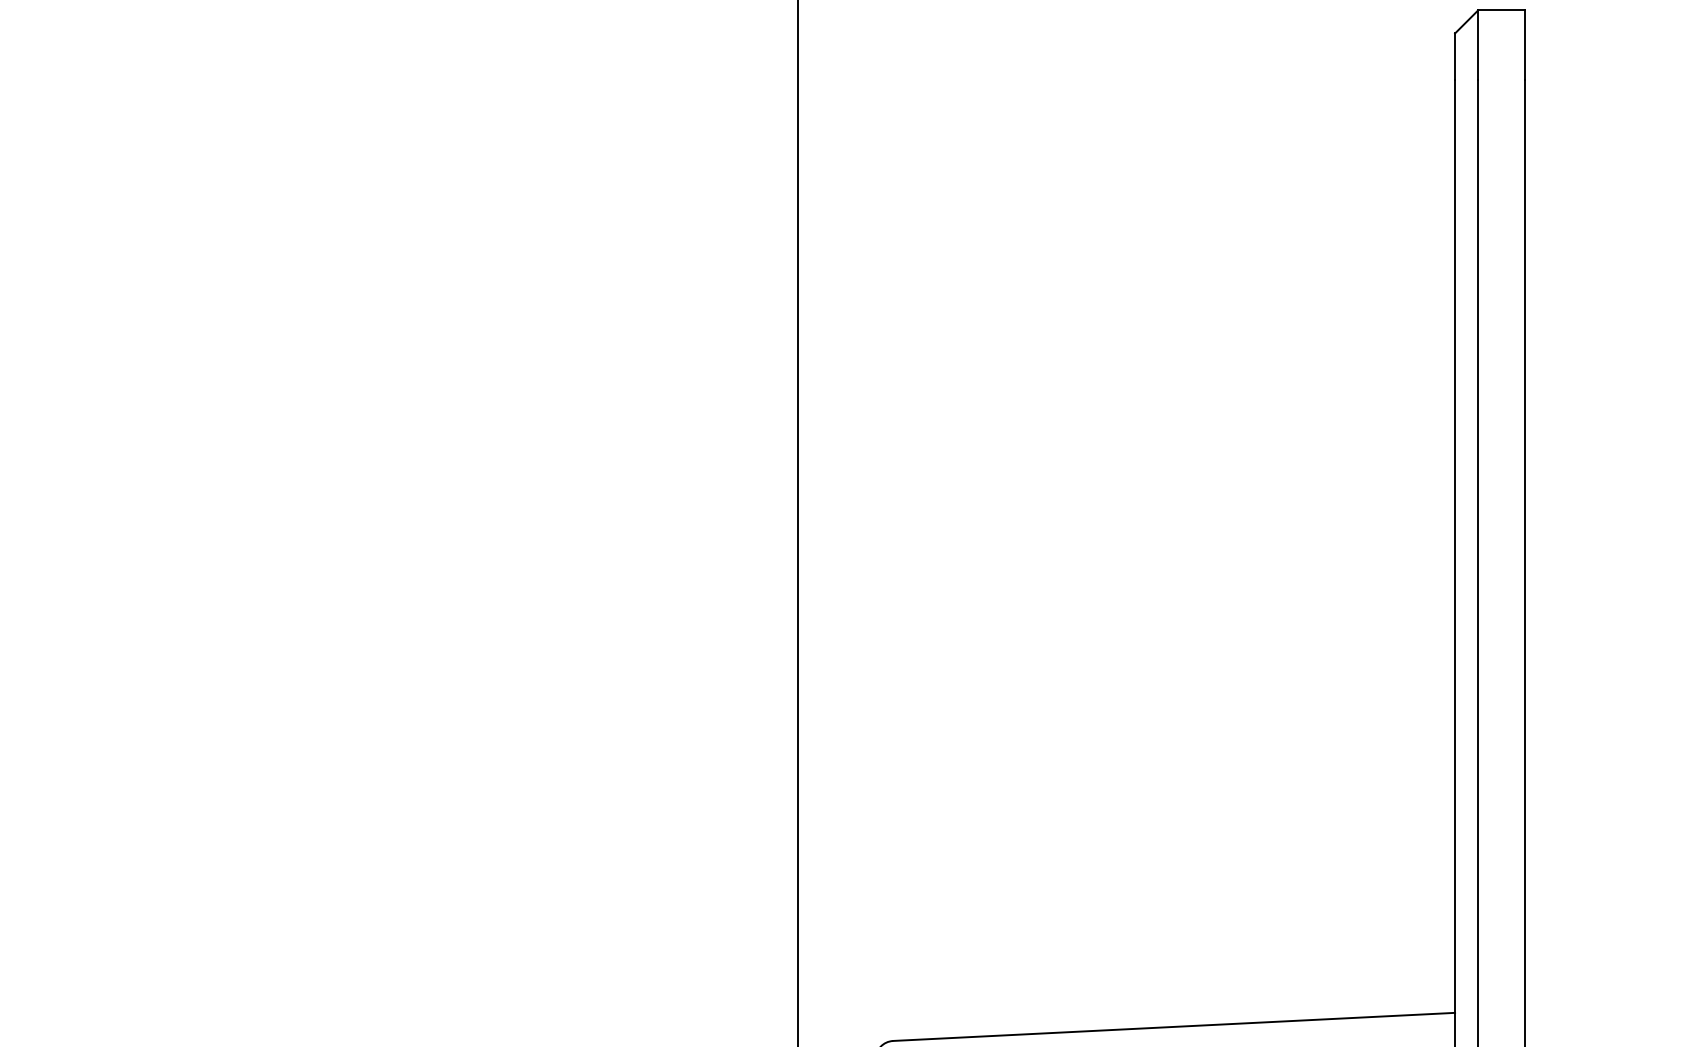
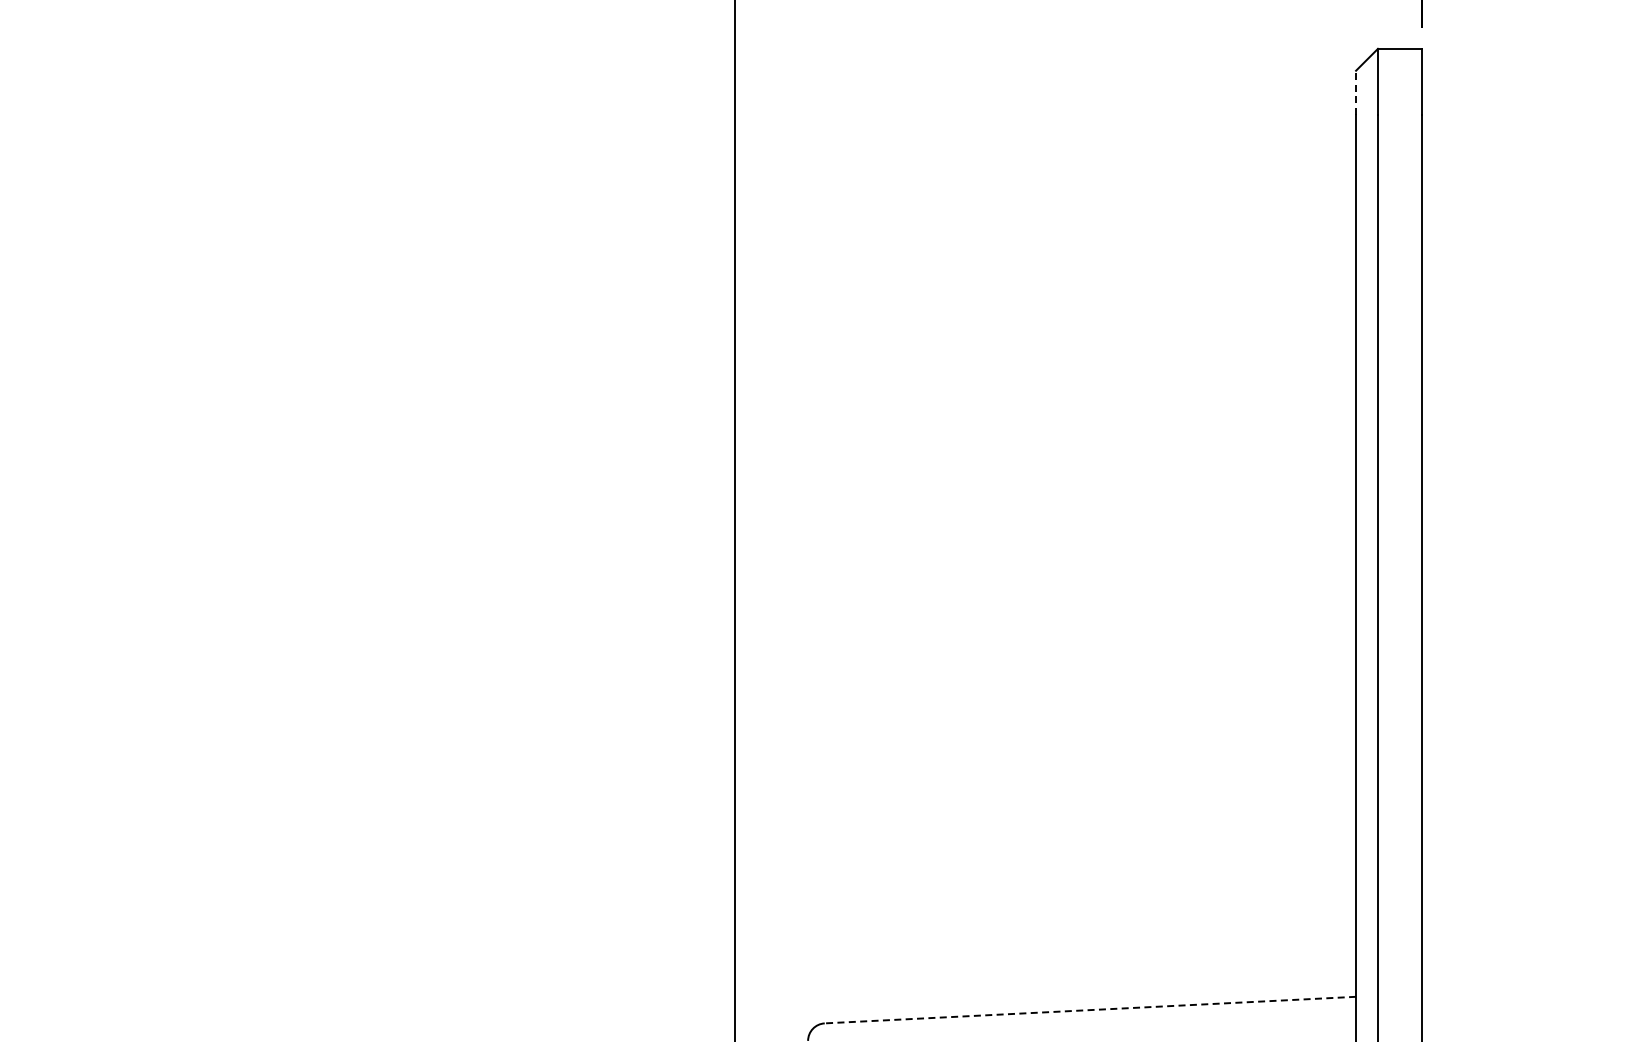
line: (1455, 56) -> (1356, 92), solid -> dashed
line: (1174, 1027) -> (1090, 1010), solid -> dashed

